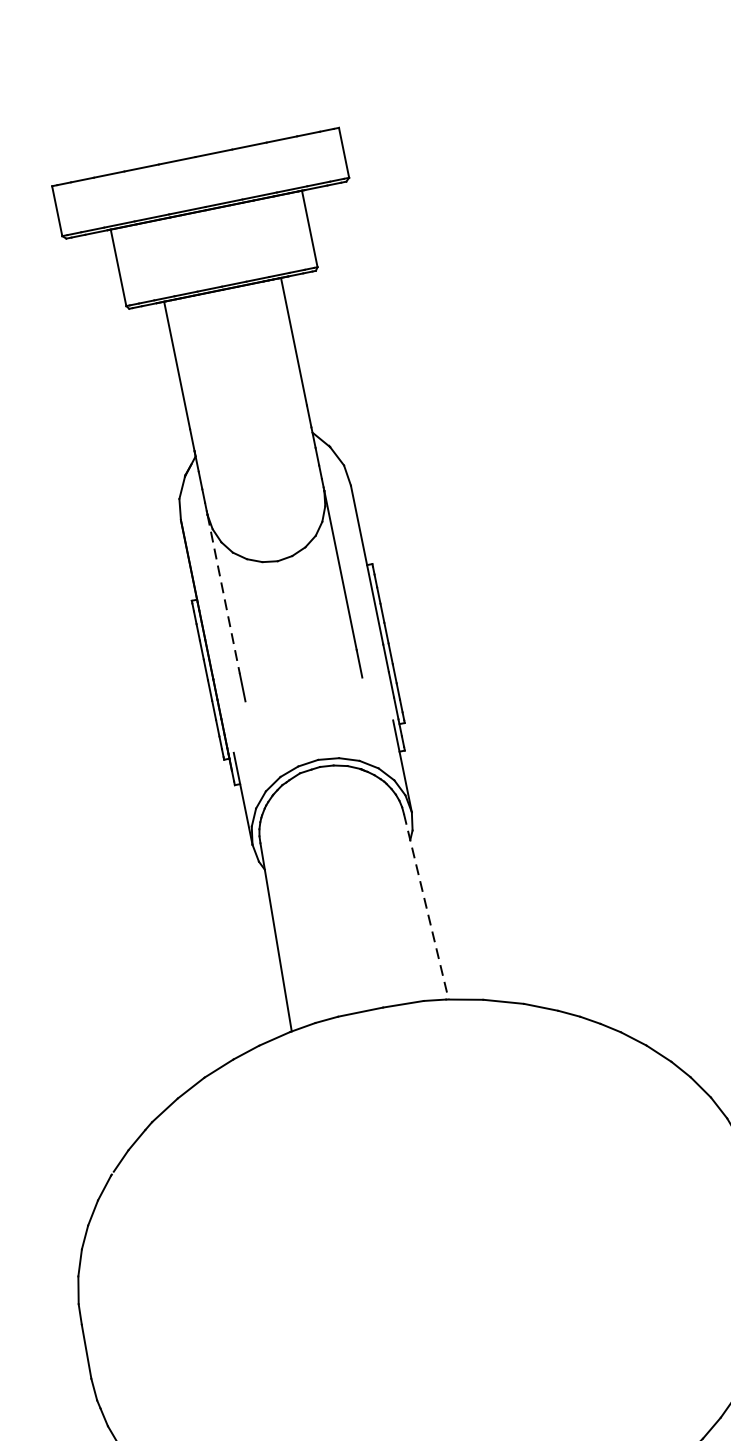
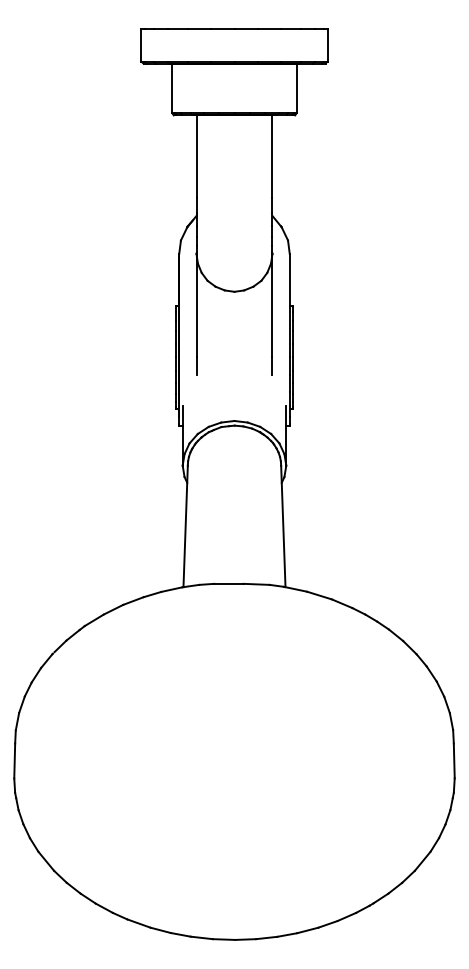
line: (223, 594) -> (196, 305), dashed -> solid
line: (426, 906) -> (283, 526), dashed -> solid

